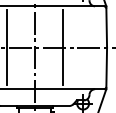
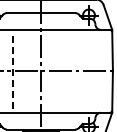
line: (7, 46) -> (13, 70), solid -> dashed
line: (63, 46) -> (69, 70), removed

